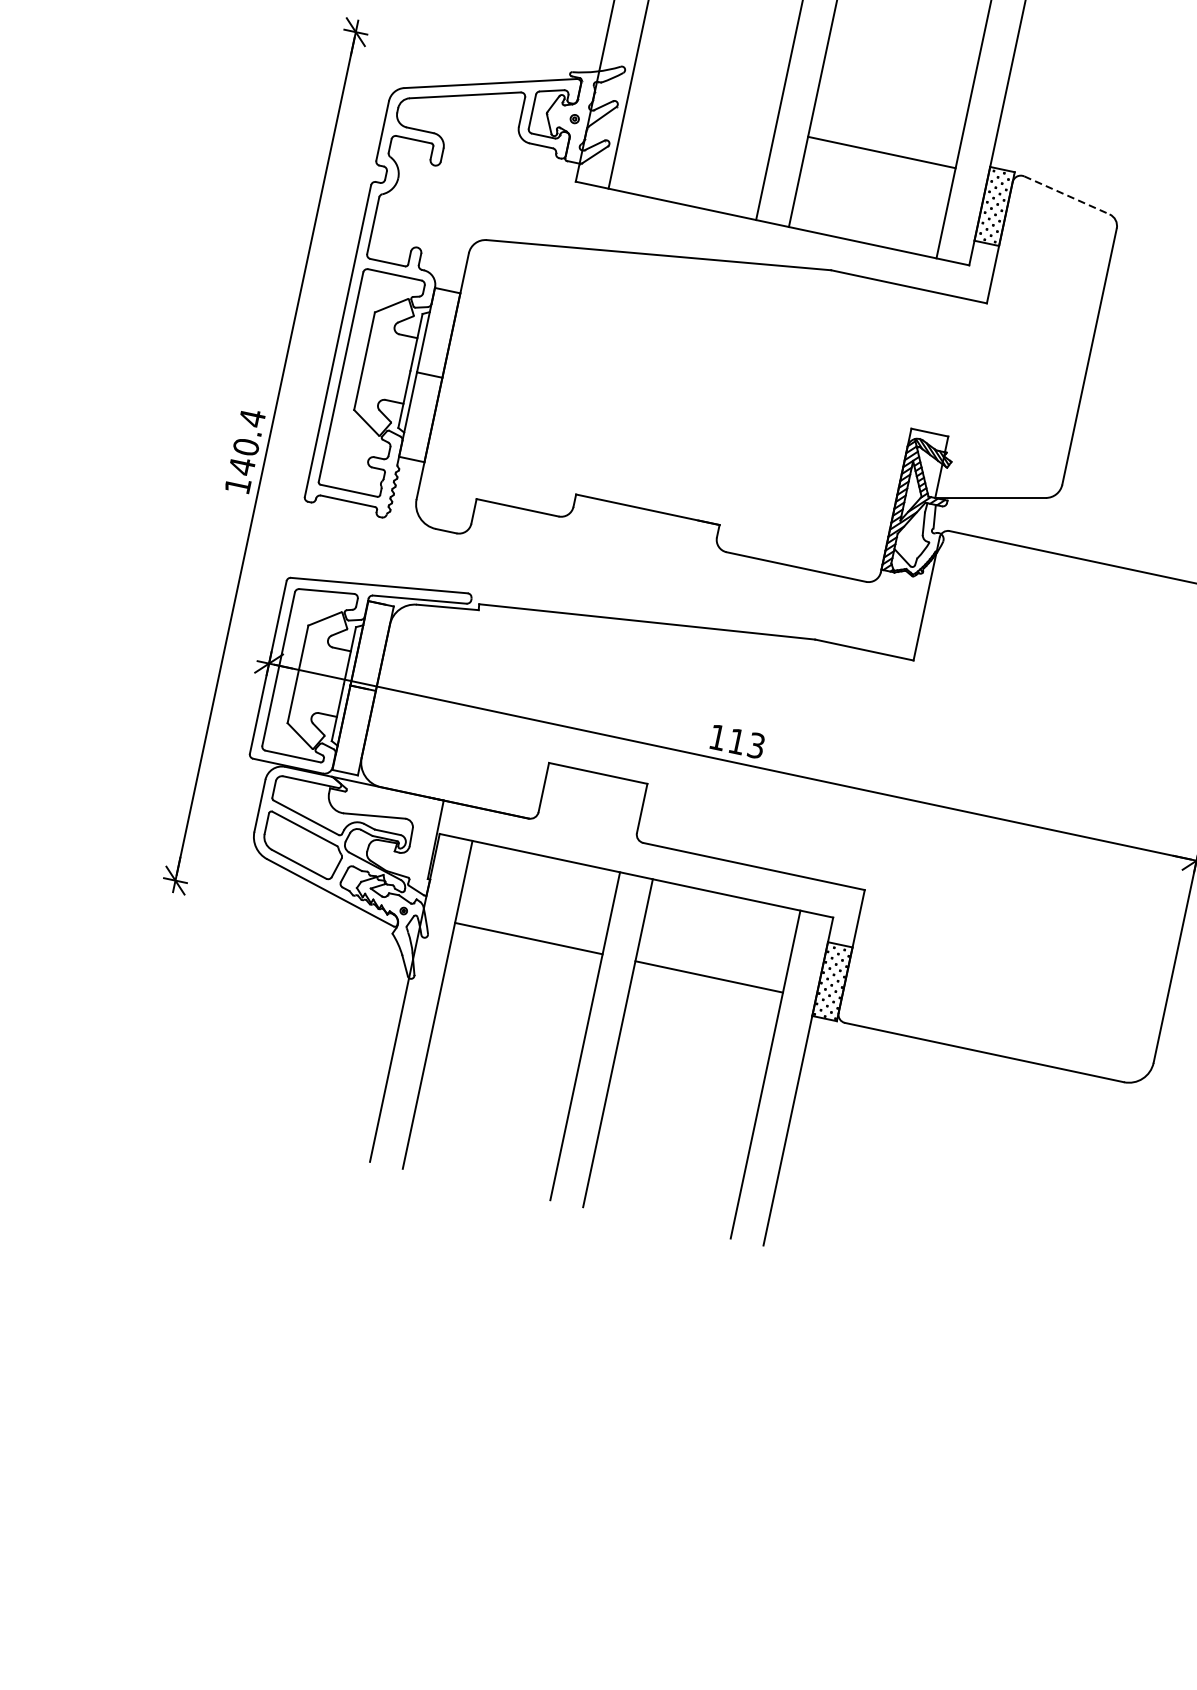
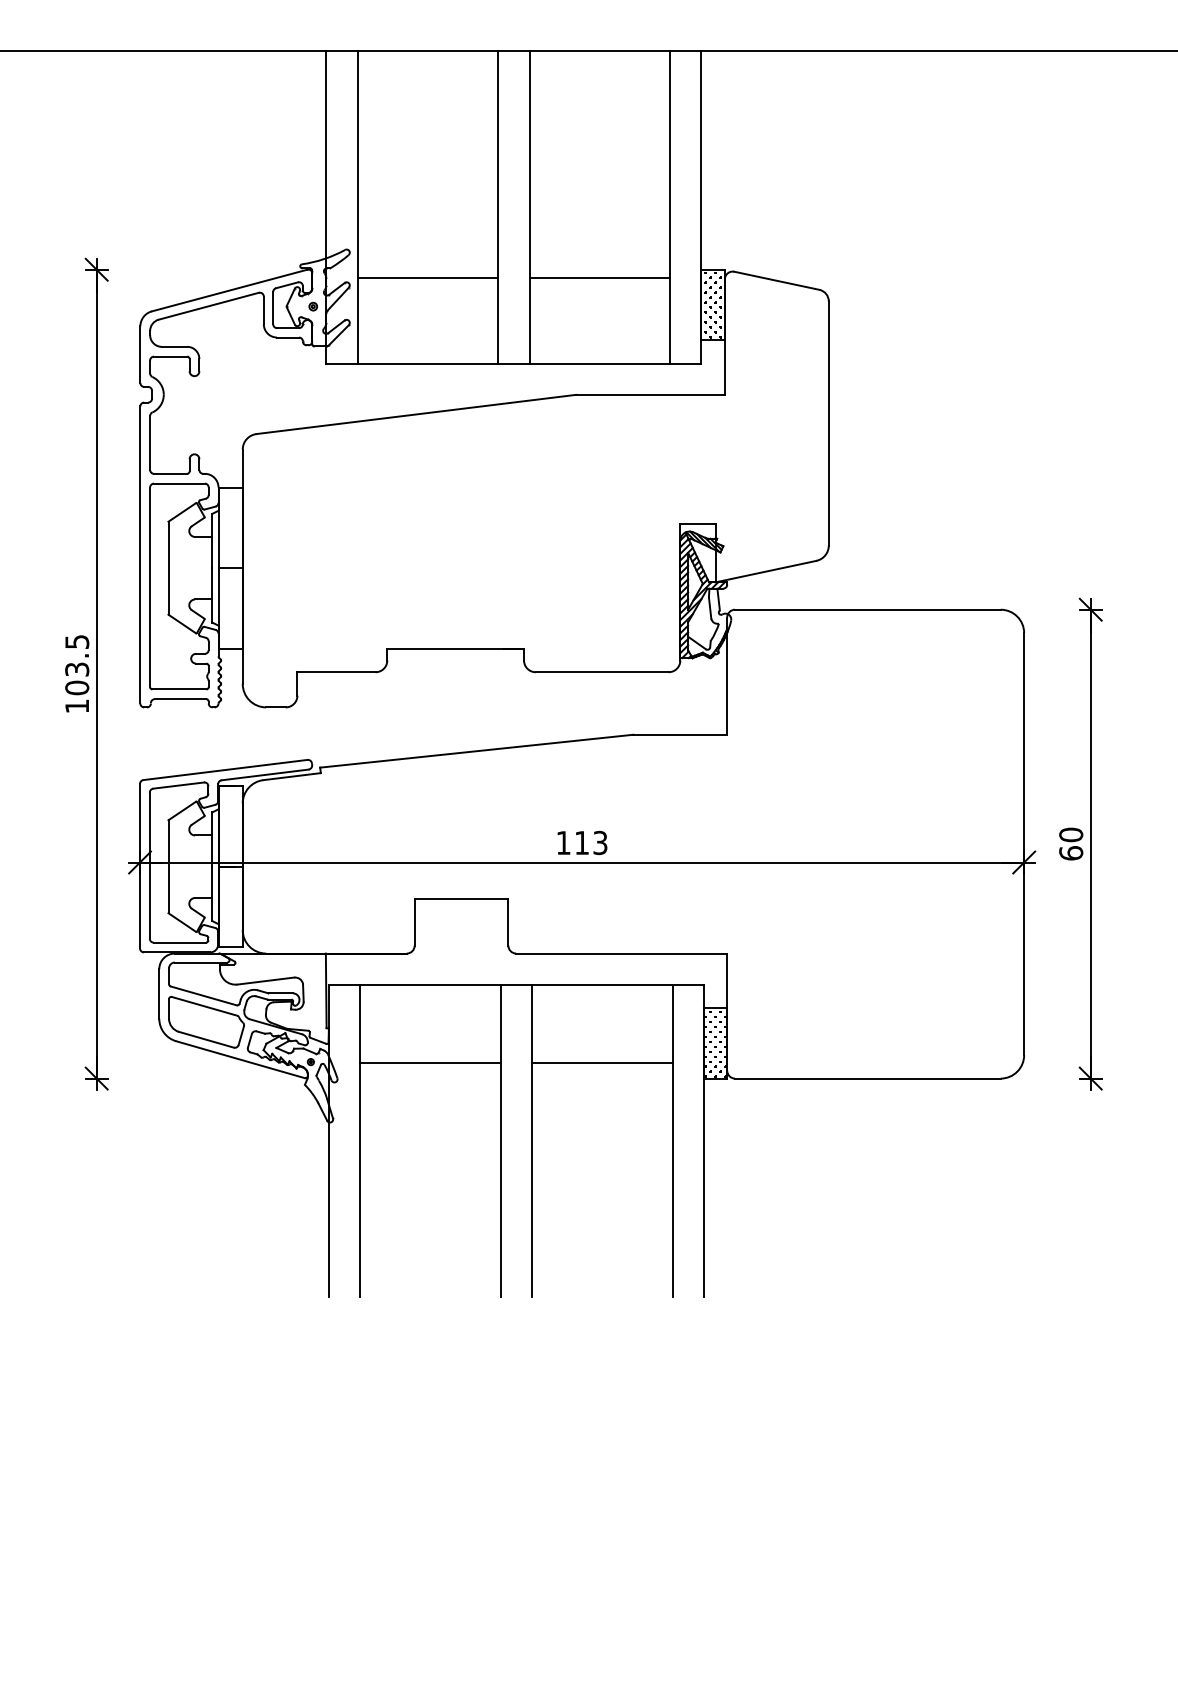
line: (701, 113) -> (427, 277), added
line: (1066, 194) -> (776, 280), dashed -> solid
text: (247, 441) -> (77, 664), 140.4 -> 103.5

